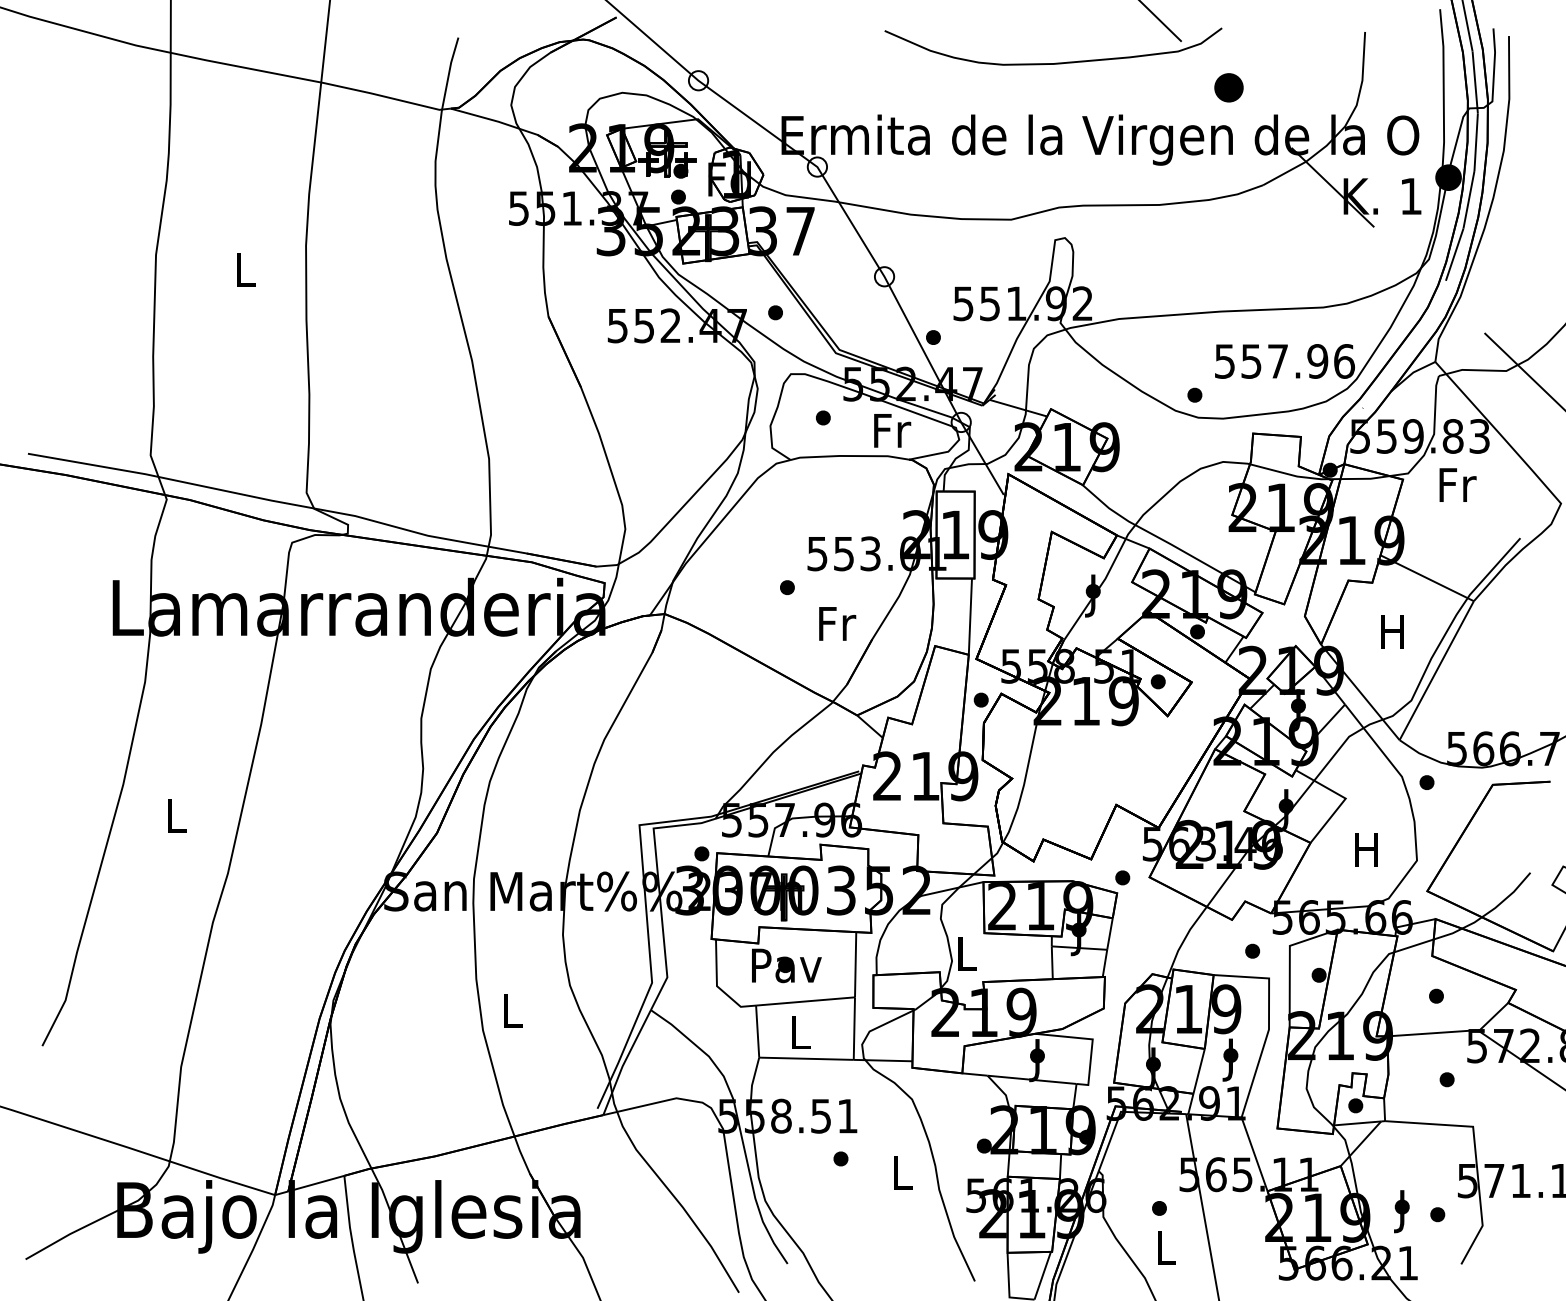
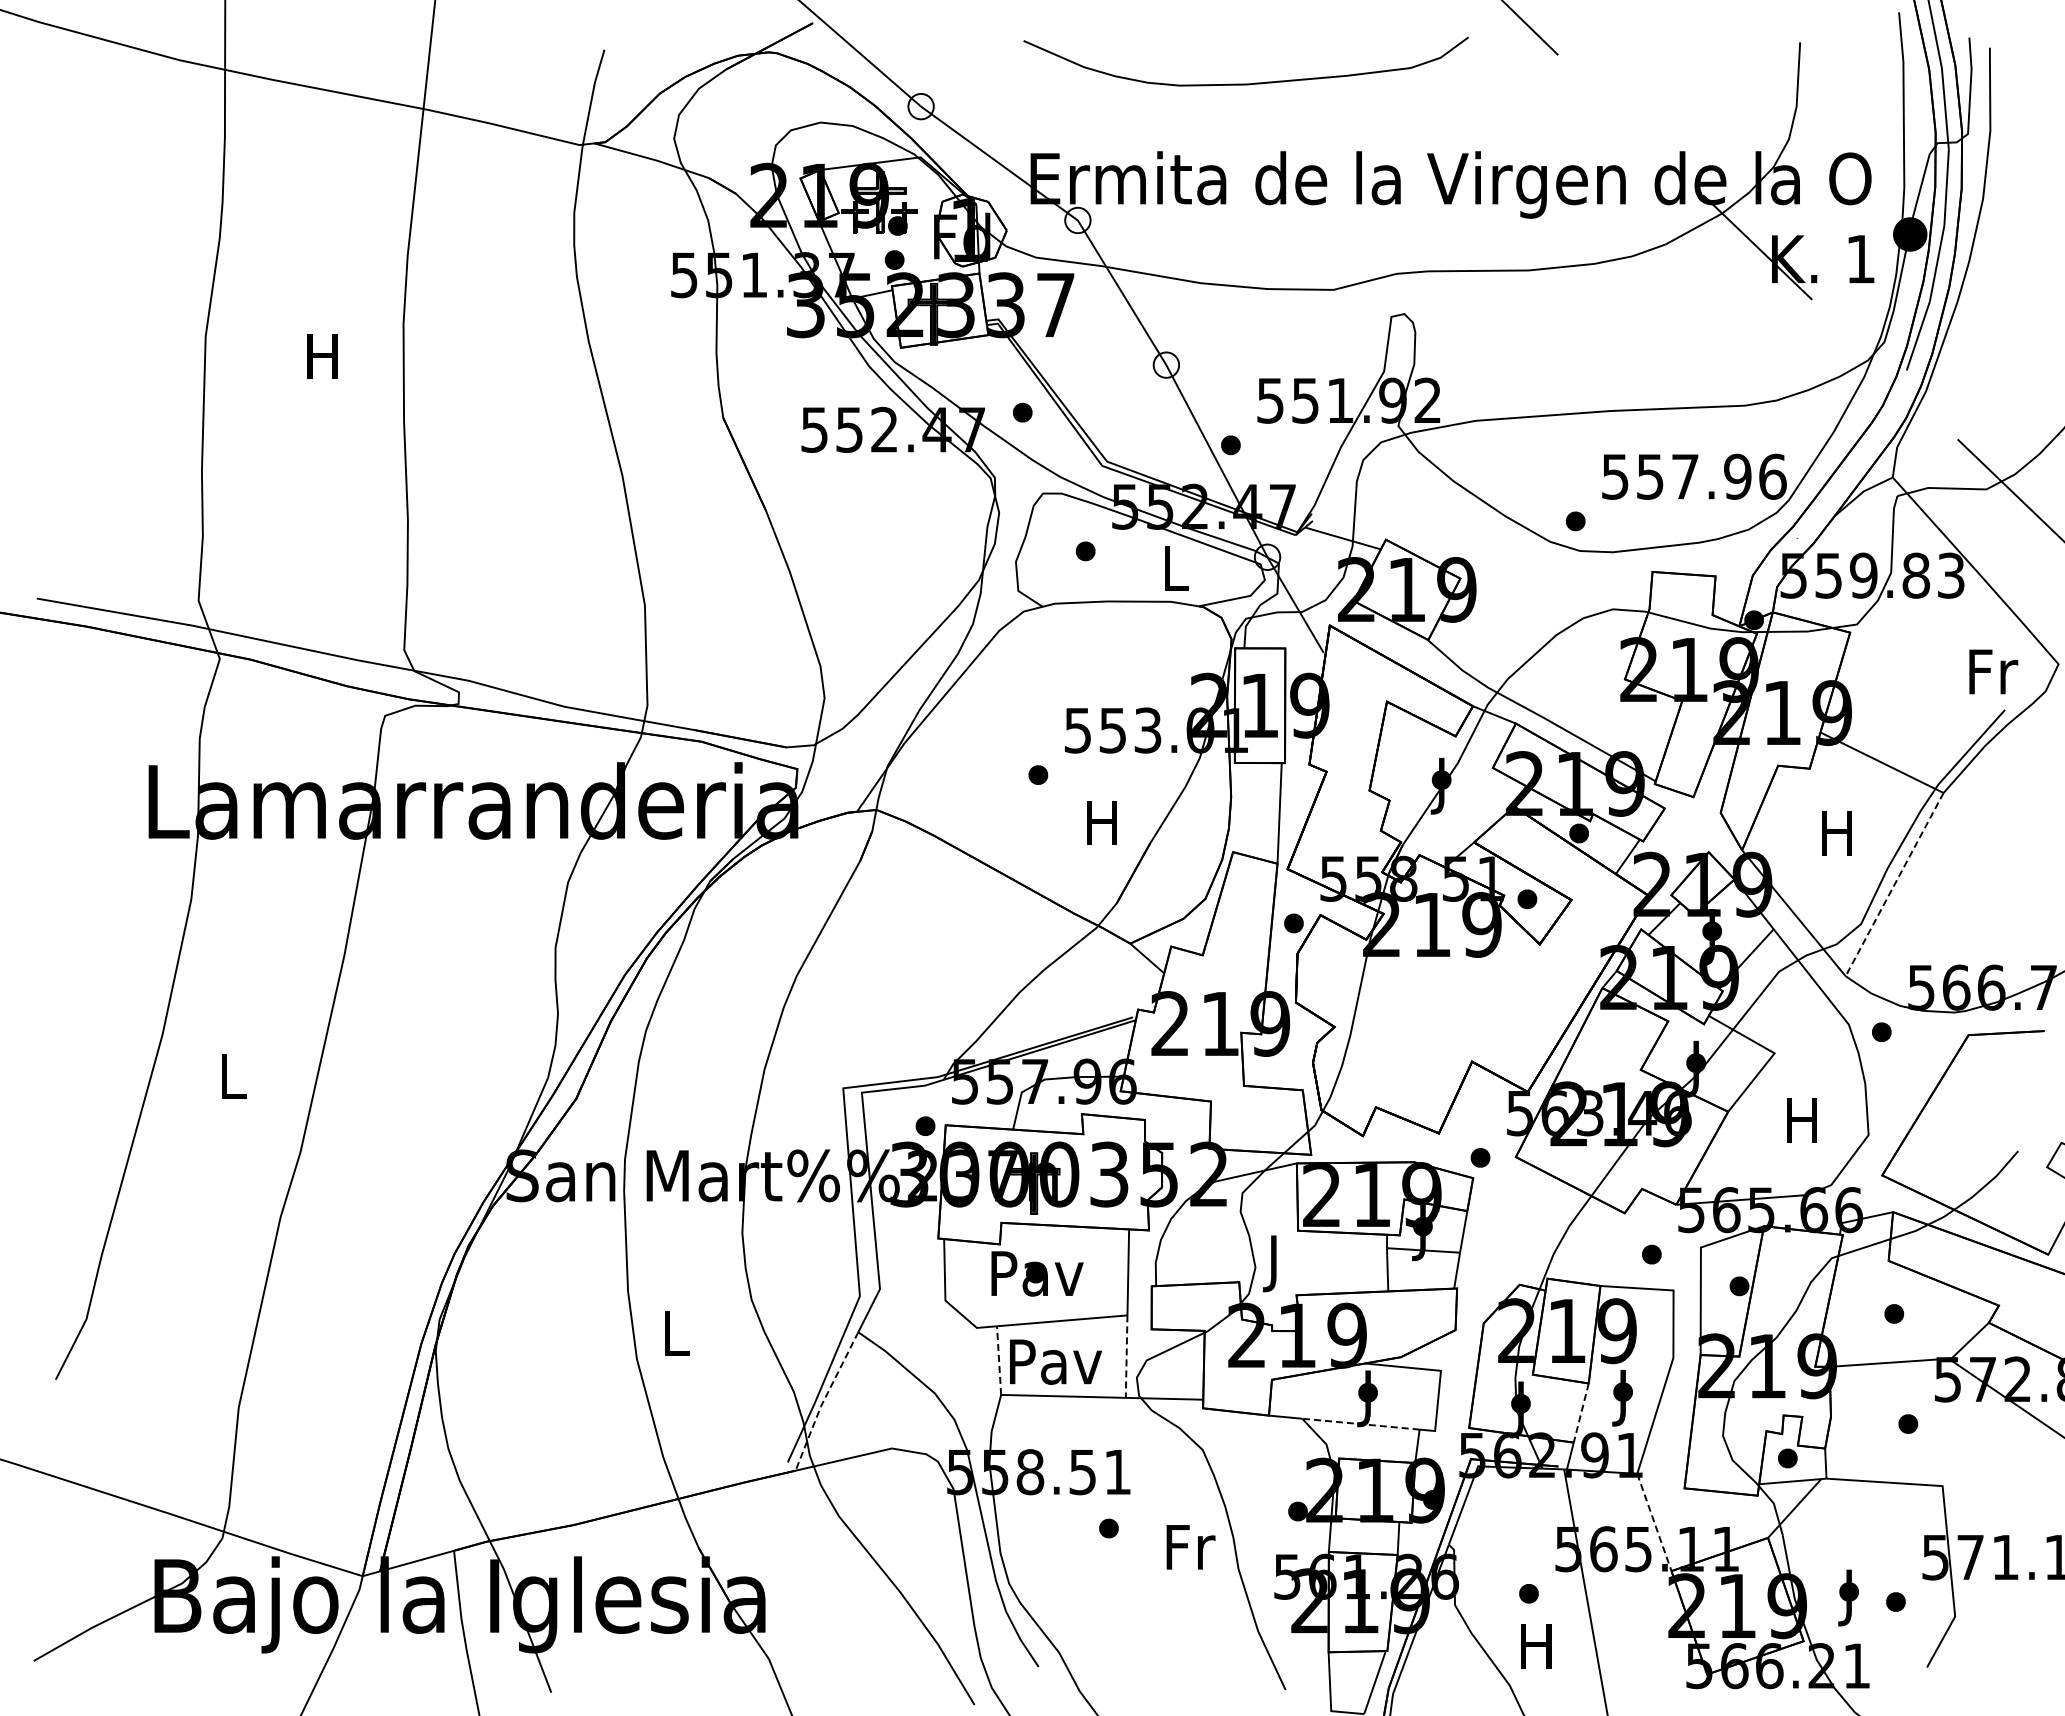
curve: (1052, 63) -> (1245, 83), moved
part: (1228, 87) -> (1620, 115), removed
text: (244, 270) -> (322, 356), L -> H
text: (892, 430) -> (1176, 568), Fr -> L
text: (1457, 484) -> (1993, 671), moved
text: (837, 623) -> (1104, 822), Fr -> H
line: (1436, 670) -> (1894, 884), solid -> dashed
text: (967, 957) -> (1275, 1263), L -> J
line: (854, 1029) -> (1126, 1357), solid -> dashed
line: (757, 1031) -> (999, 1360), solid -> dashed
text: (800, 1032) -> (1055, 1361), L -> Pav
line: (624, 1062) -> (823, 1401), solid -> dashed
line: (1199, 1071) -> (1581, 1413), solid -> dashed
line: (1031, 1080) -> (1360, 1424), solid -> dashed
line: (1254, 1154) -> (1654, 1522), solid -> dashed
text: (902, 1173) -> (1190, 1547), L -> Fr
text: (1165, 1248) -> (1536, 1646), L -> H

